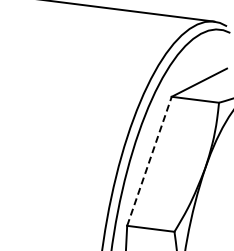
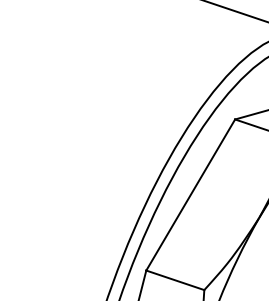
line: (149, 160) -> (190, 193), dashed -> solid

